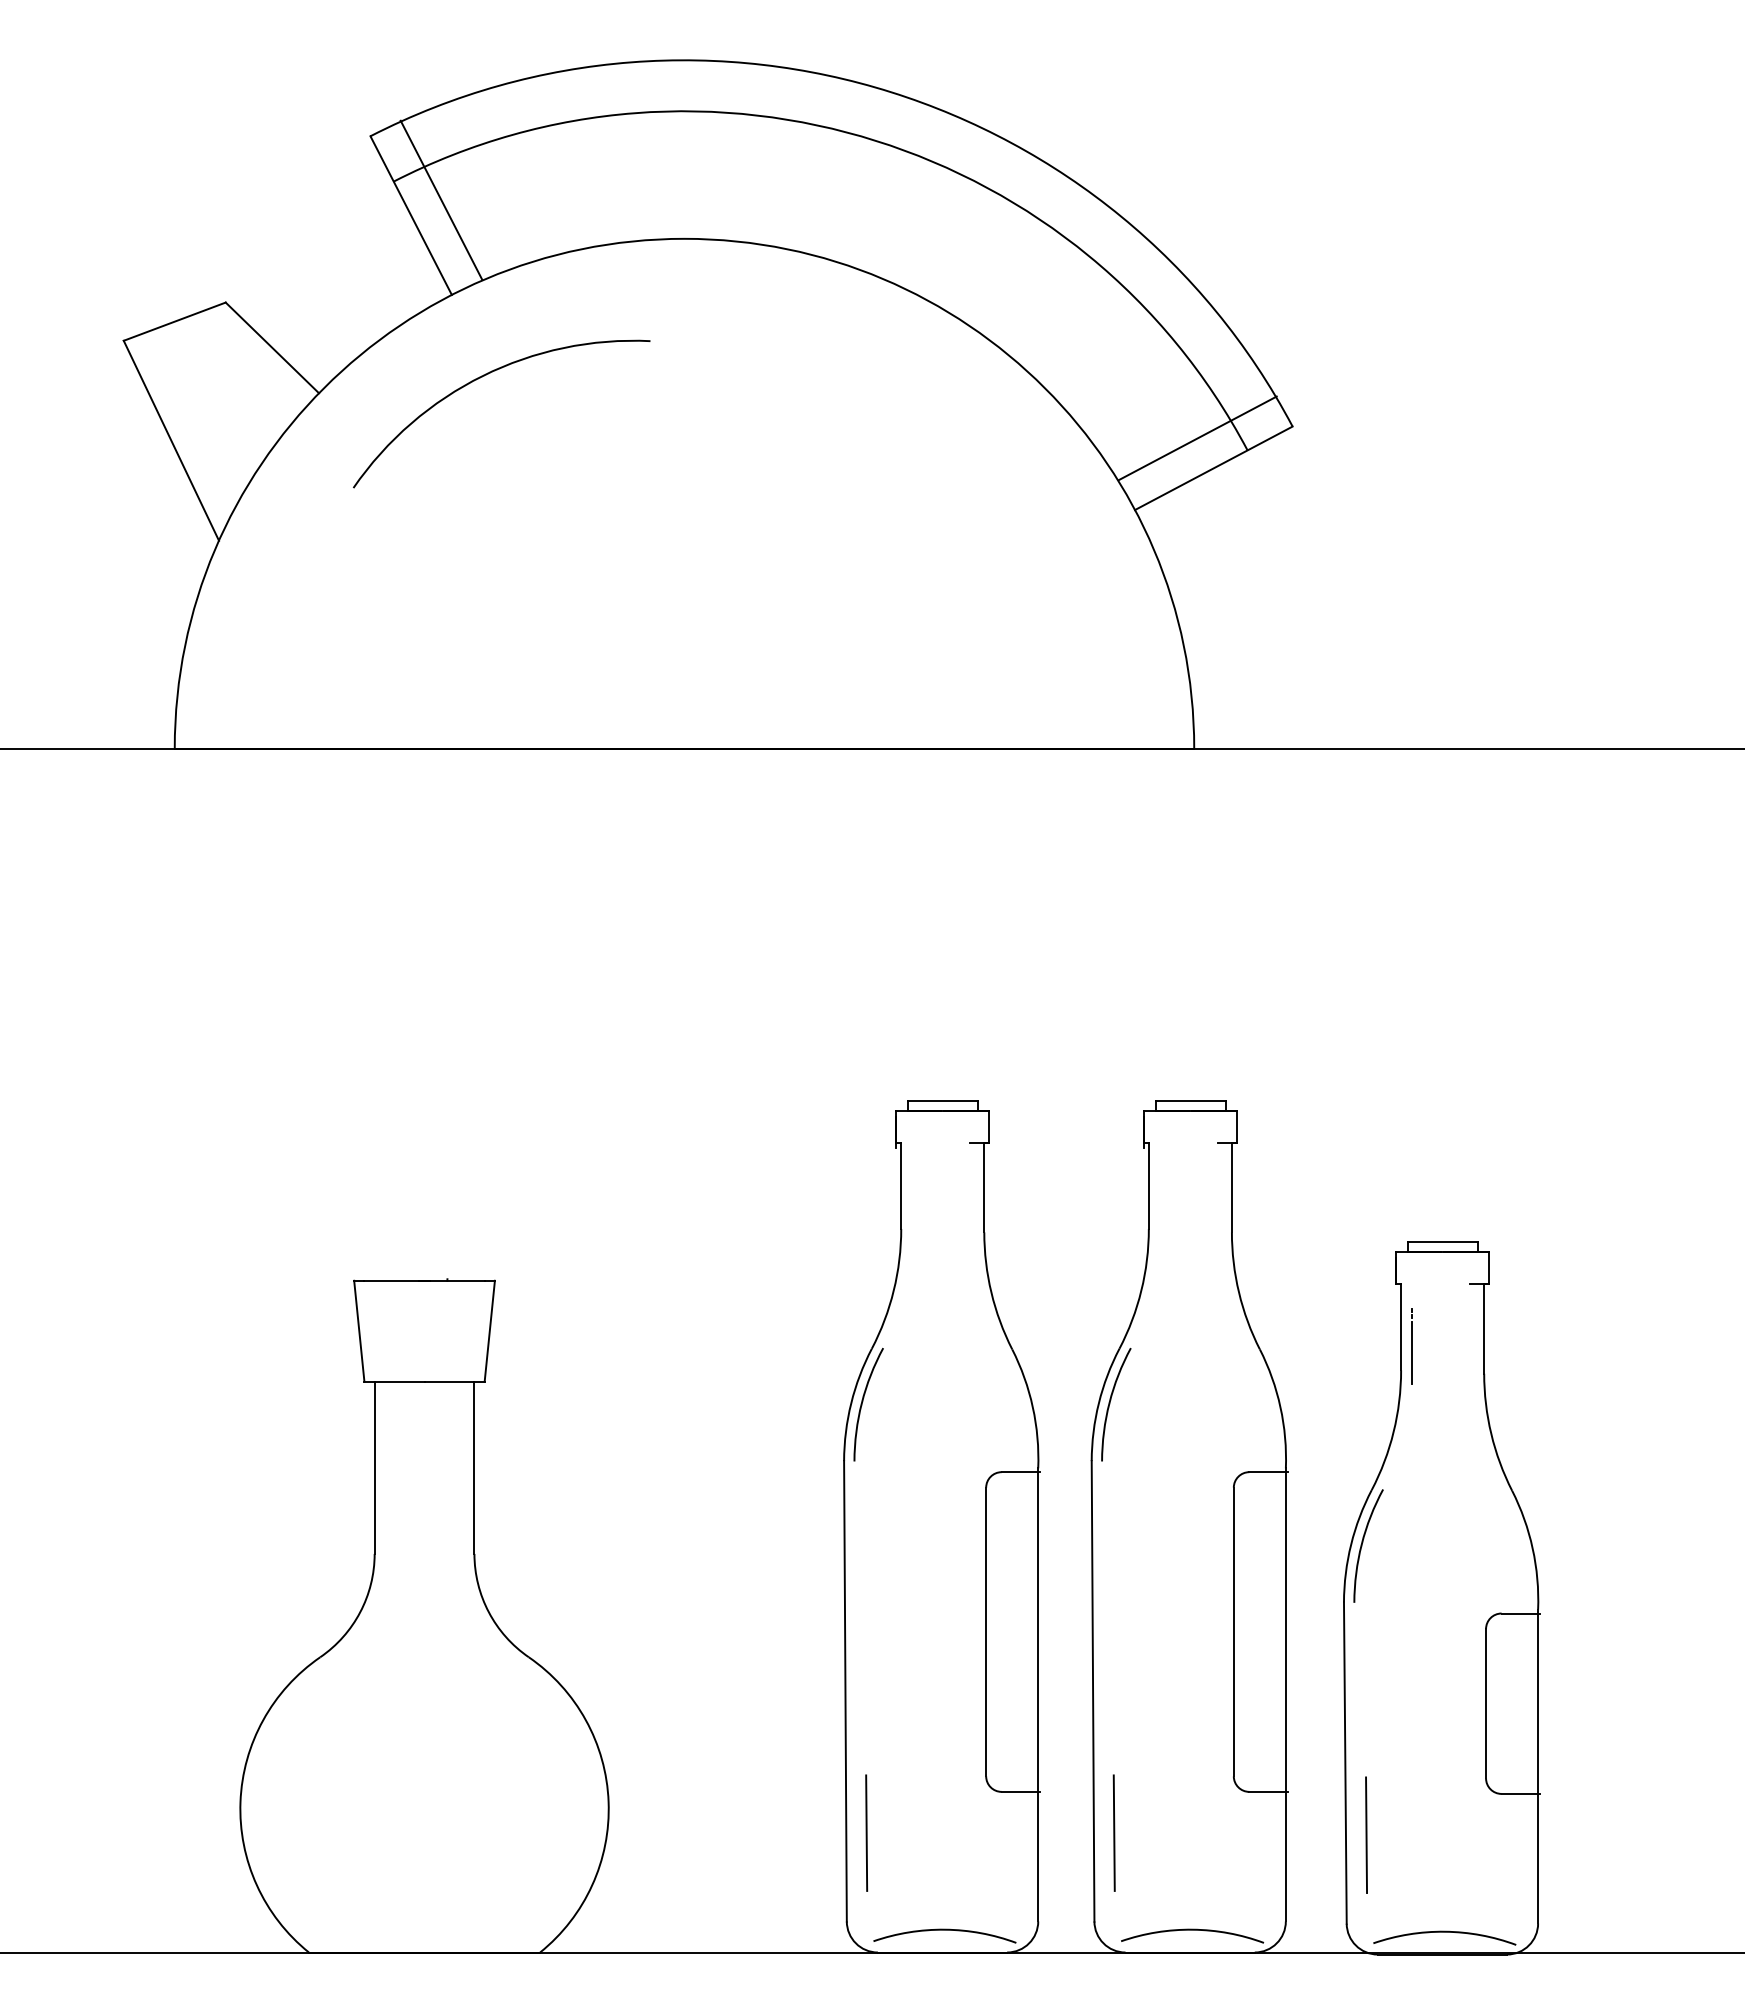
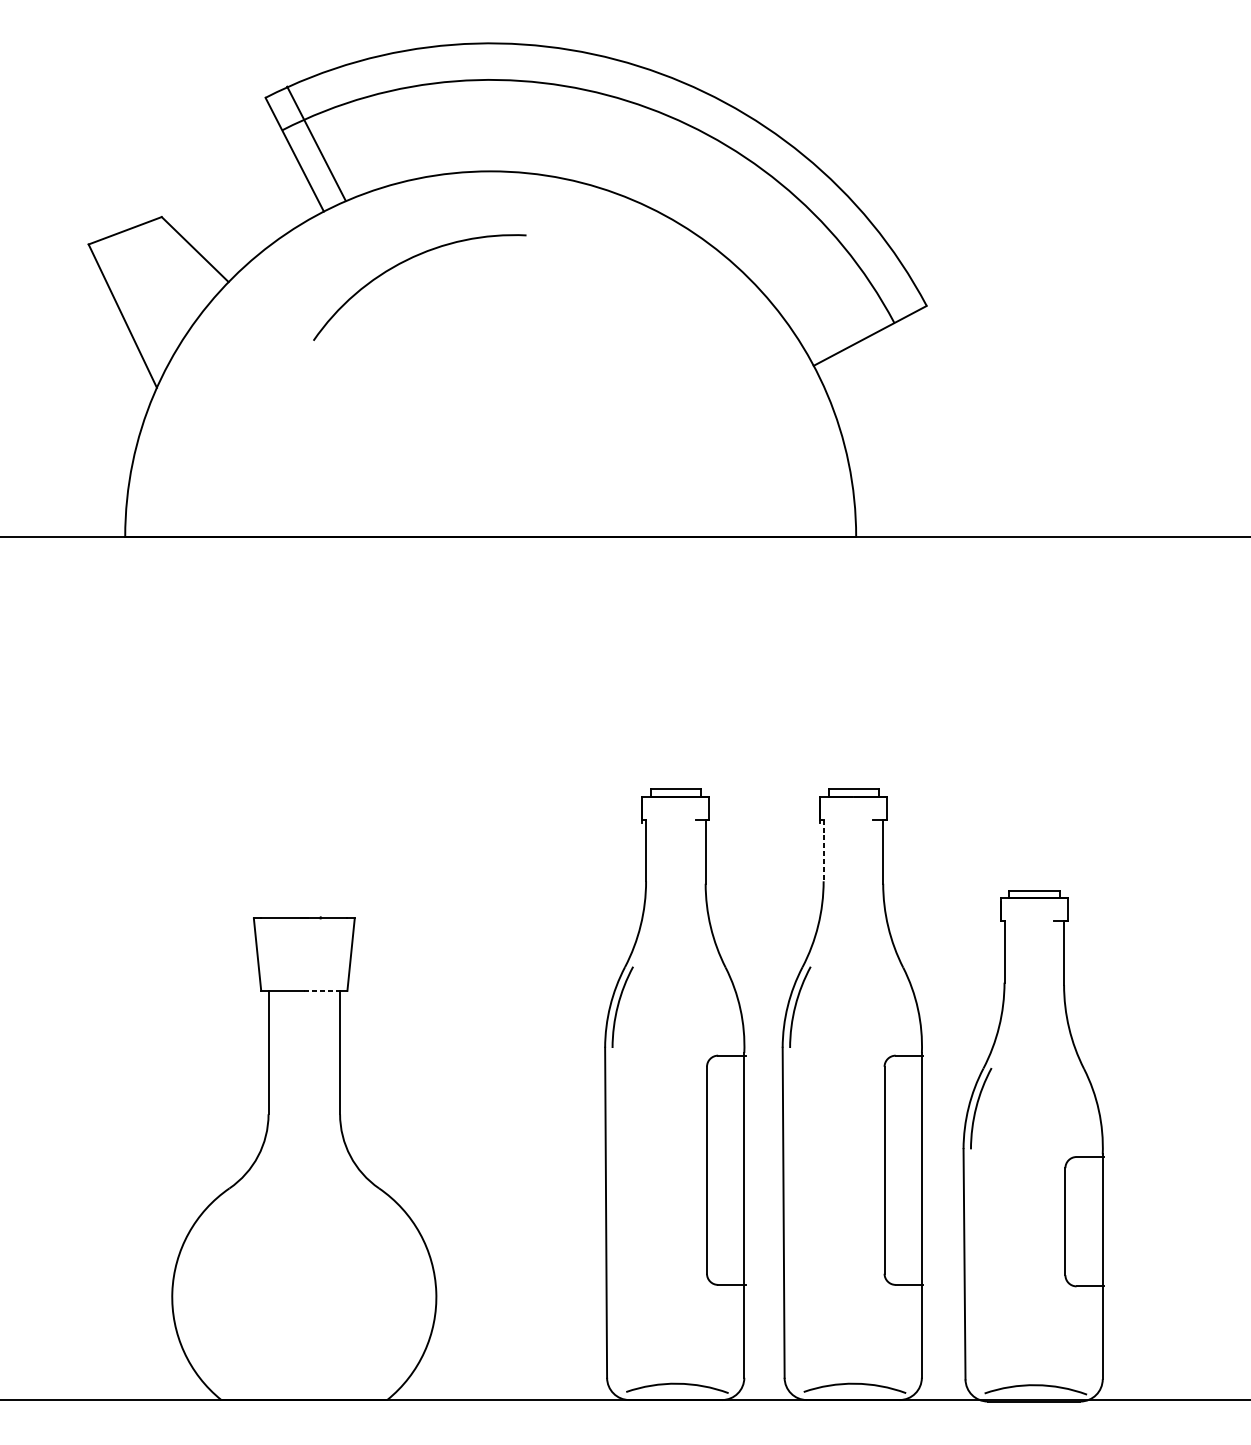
arc: (482, 377) -> (406, 261), moved
line: (1197, 438) -> (858, 314), removed
line: (1148, 1185) -> (823, 850), solid -> dashed
line: (1411, 1346) -> (1011, 965), removed
line: (449, 1381) -> (322, 990), solid -> dashed
line: (866, 1832) -> (621, 1314), removed
line: (1113, 1832) -> (798, 1314), removed
line: (1366, 1834) -> (979, 1315), removed

